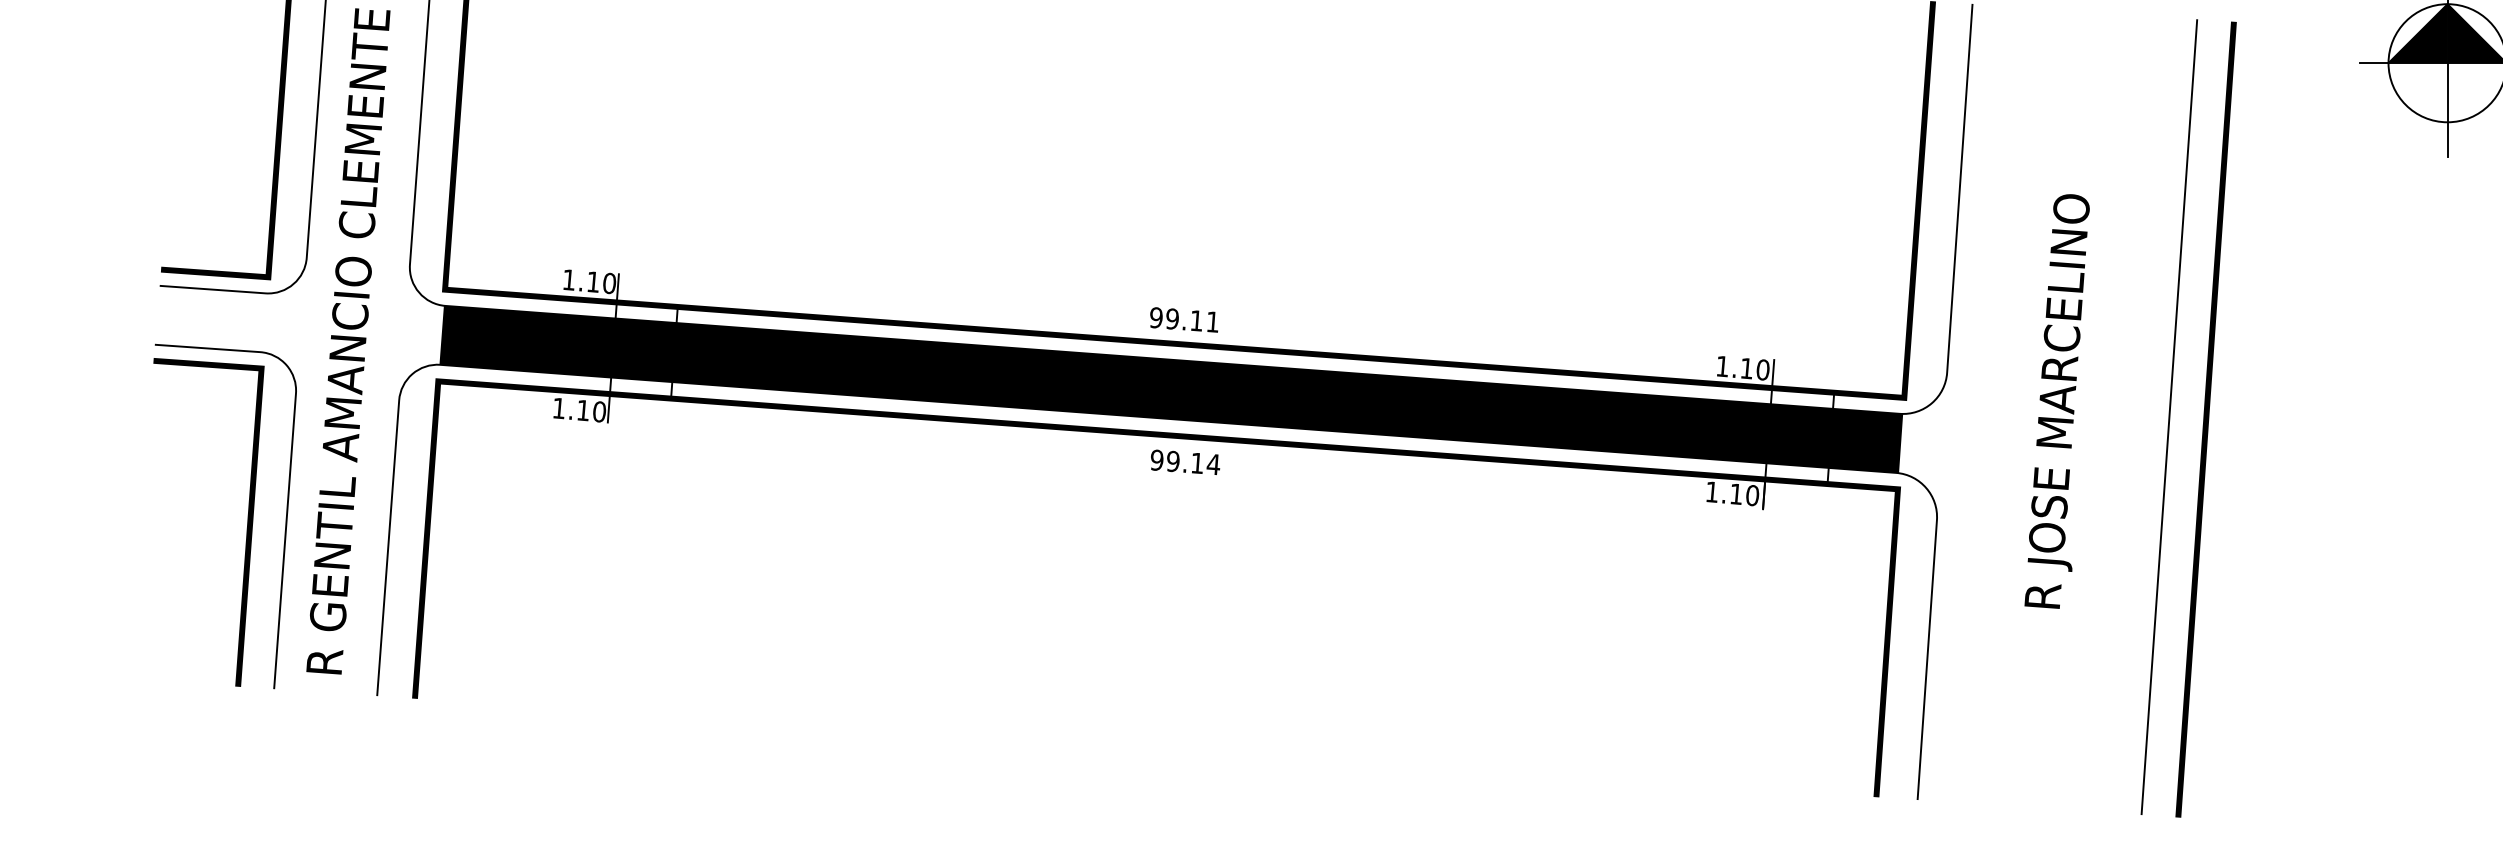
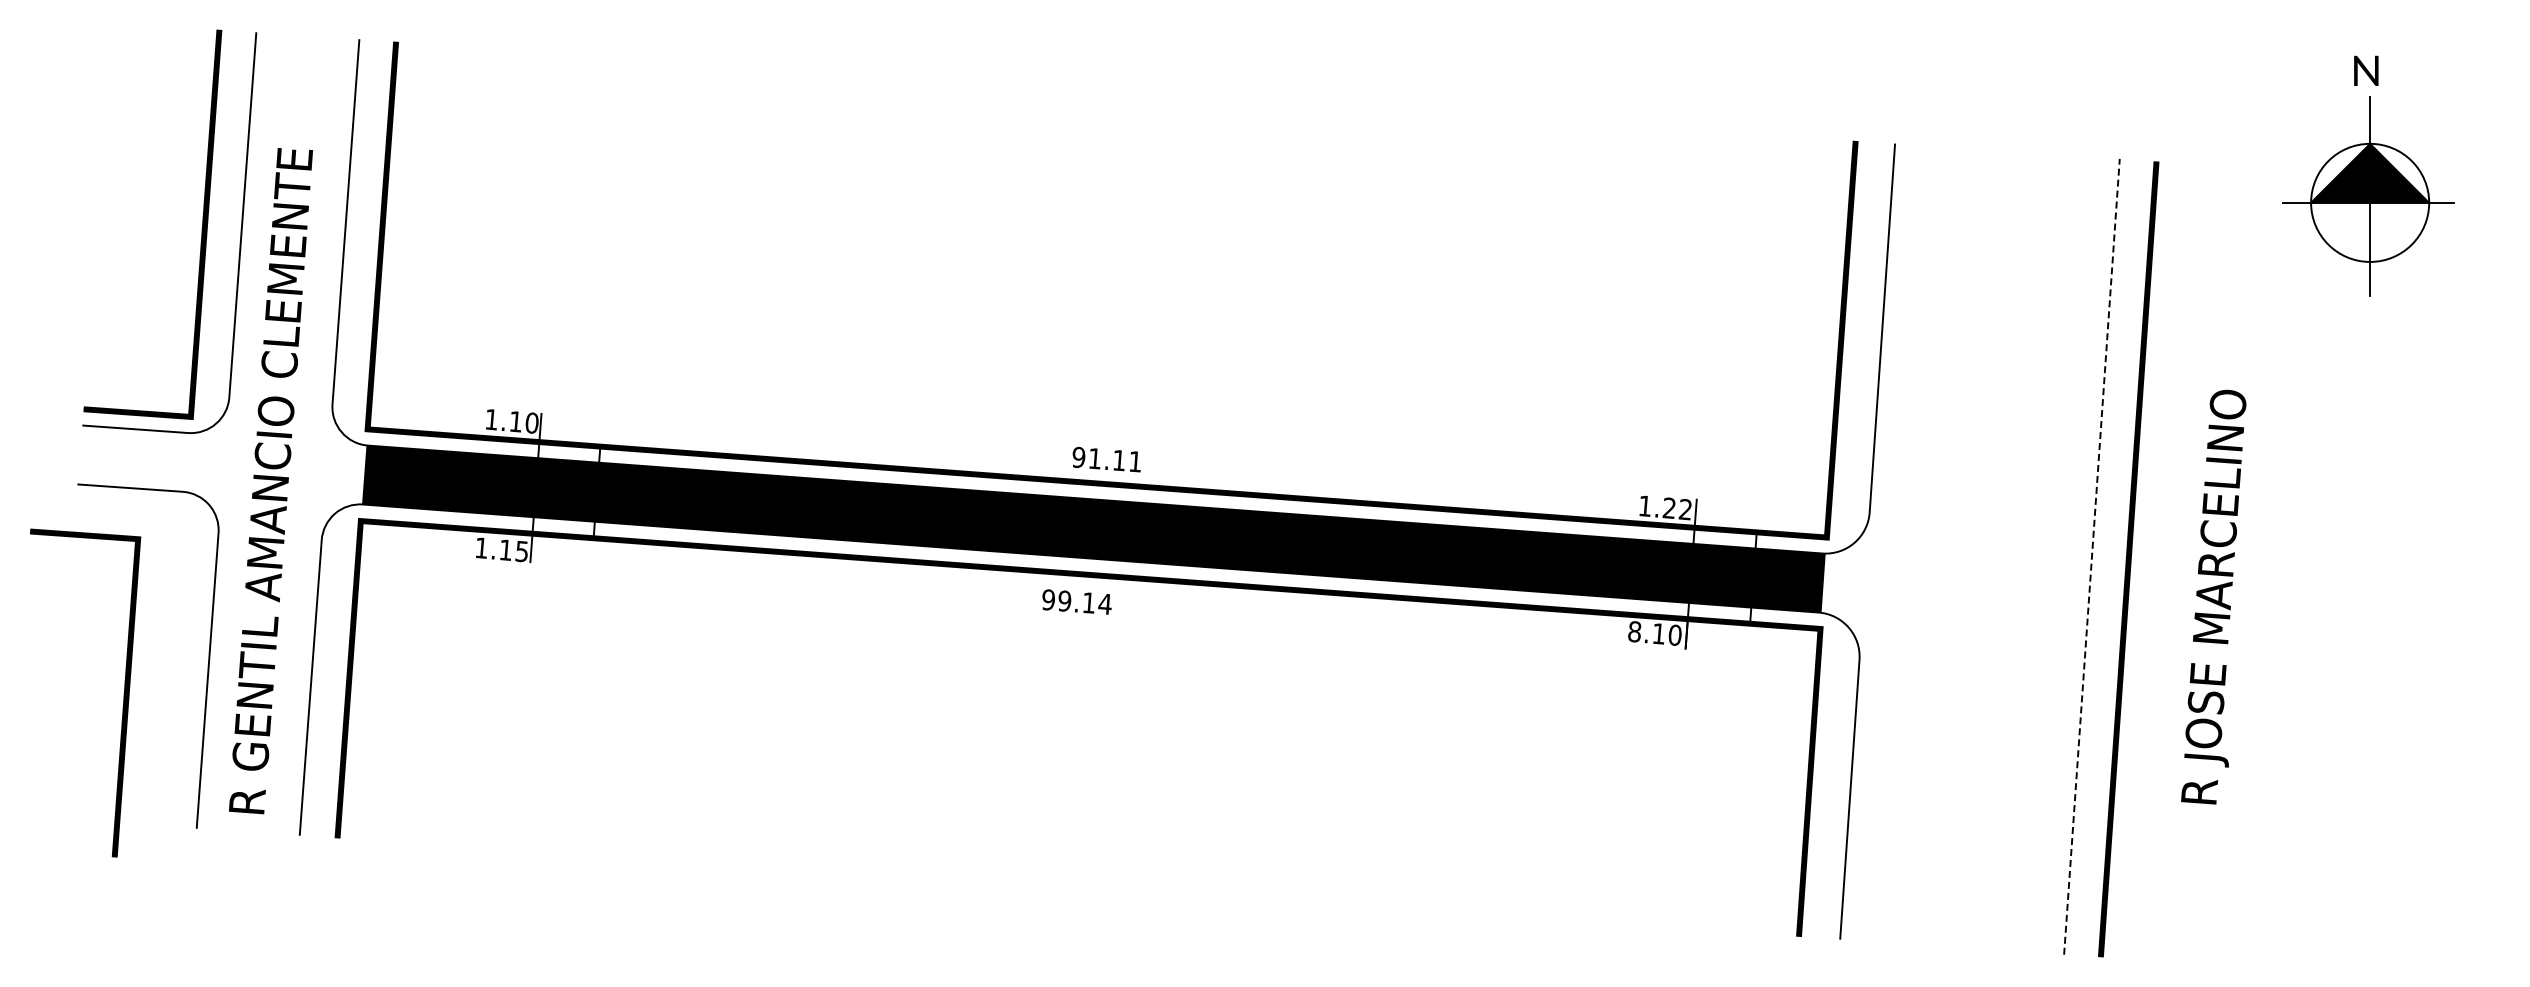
text: (1172, 318) -> (1095, 458), 99.11 -> 91.11
text: (1754, 368) -> (1677, 508), 1.10 -> 1.22
text: (2056, 400) -> (2213, 596), moved
text: (598, 411) -> (521, 551), 1.10 -> 1.15
line: (2169, 415) -> (2092, 555), solid -> dashed
text: (1184, 461) -> (1076, 601), moved
text: (1711, 491) -> (1634, 631), 1.10 -> 8.10
line: (246, 522) -> (123, 693), moved

